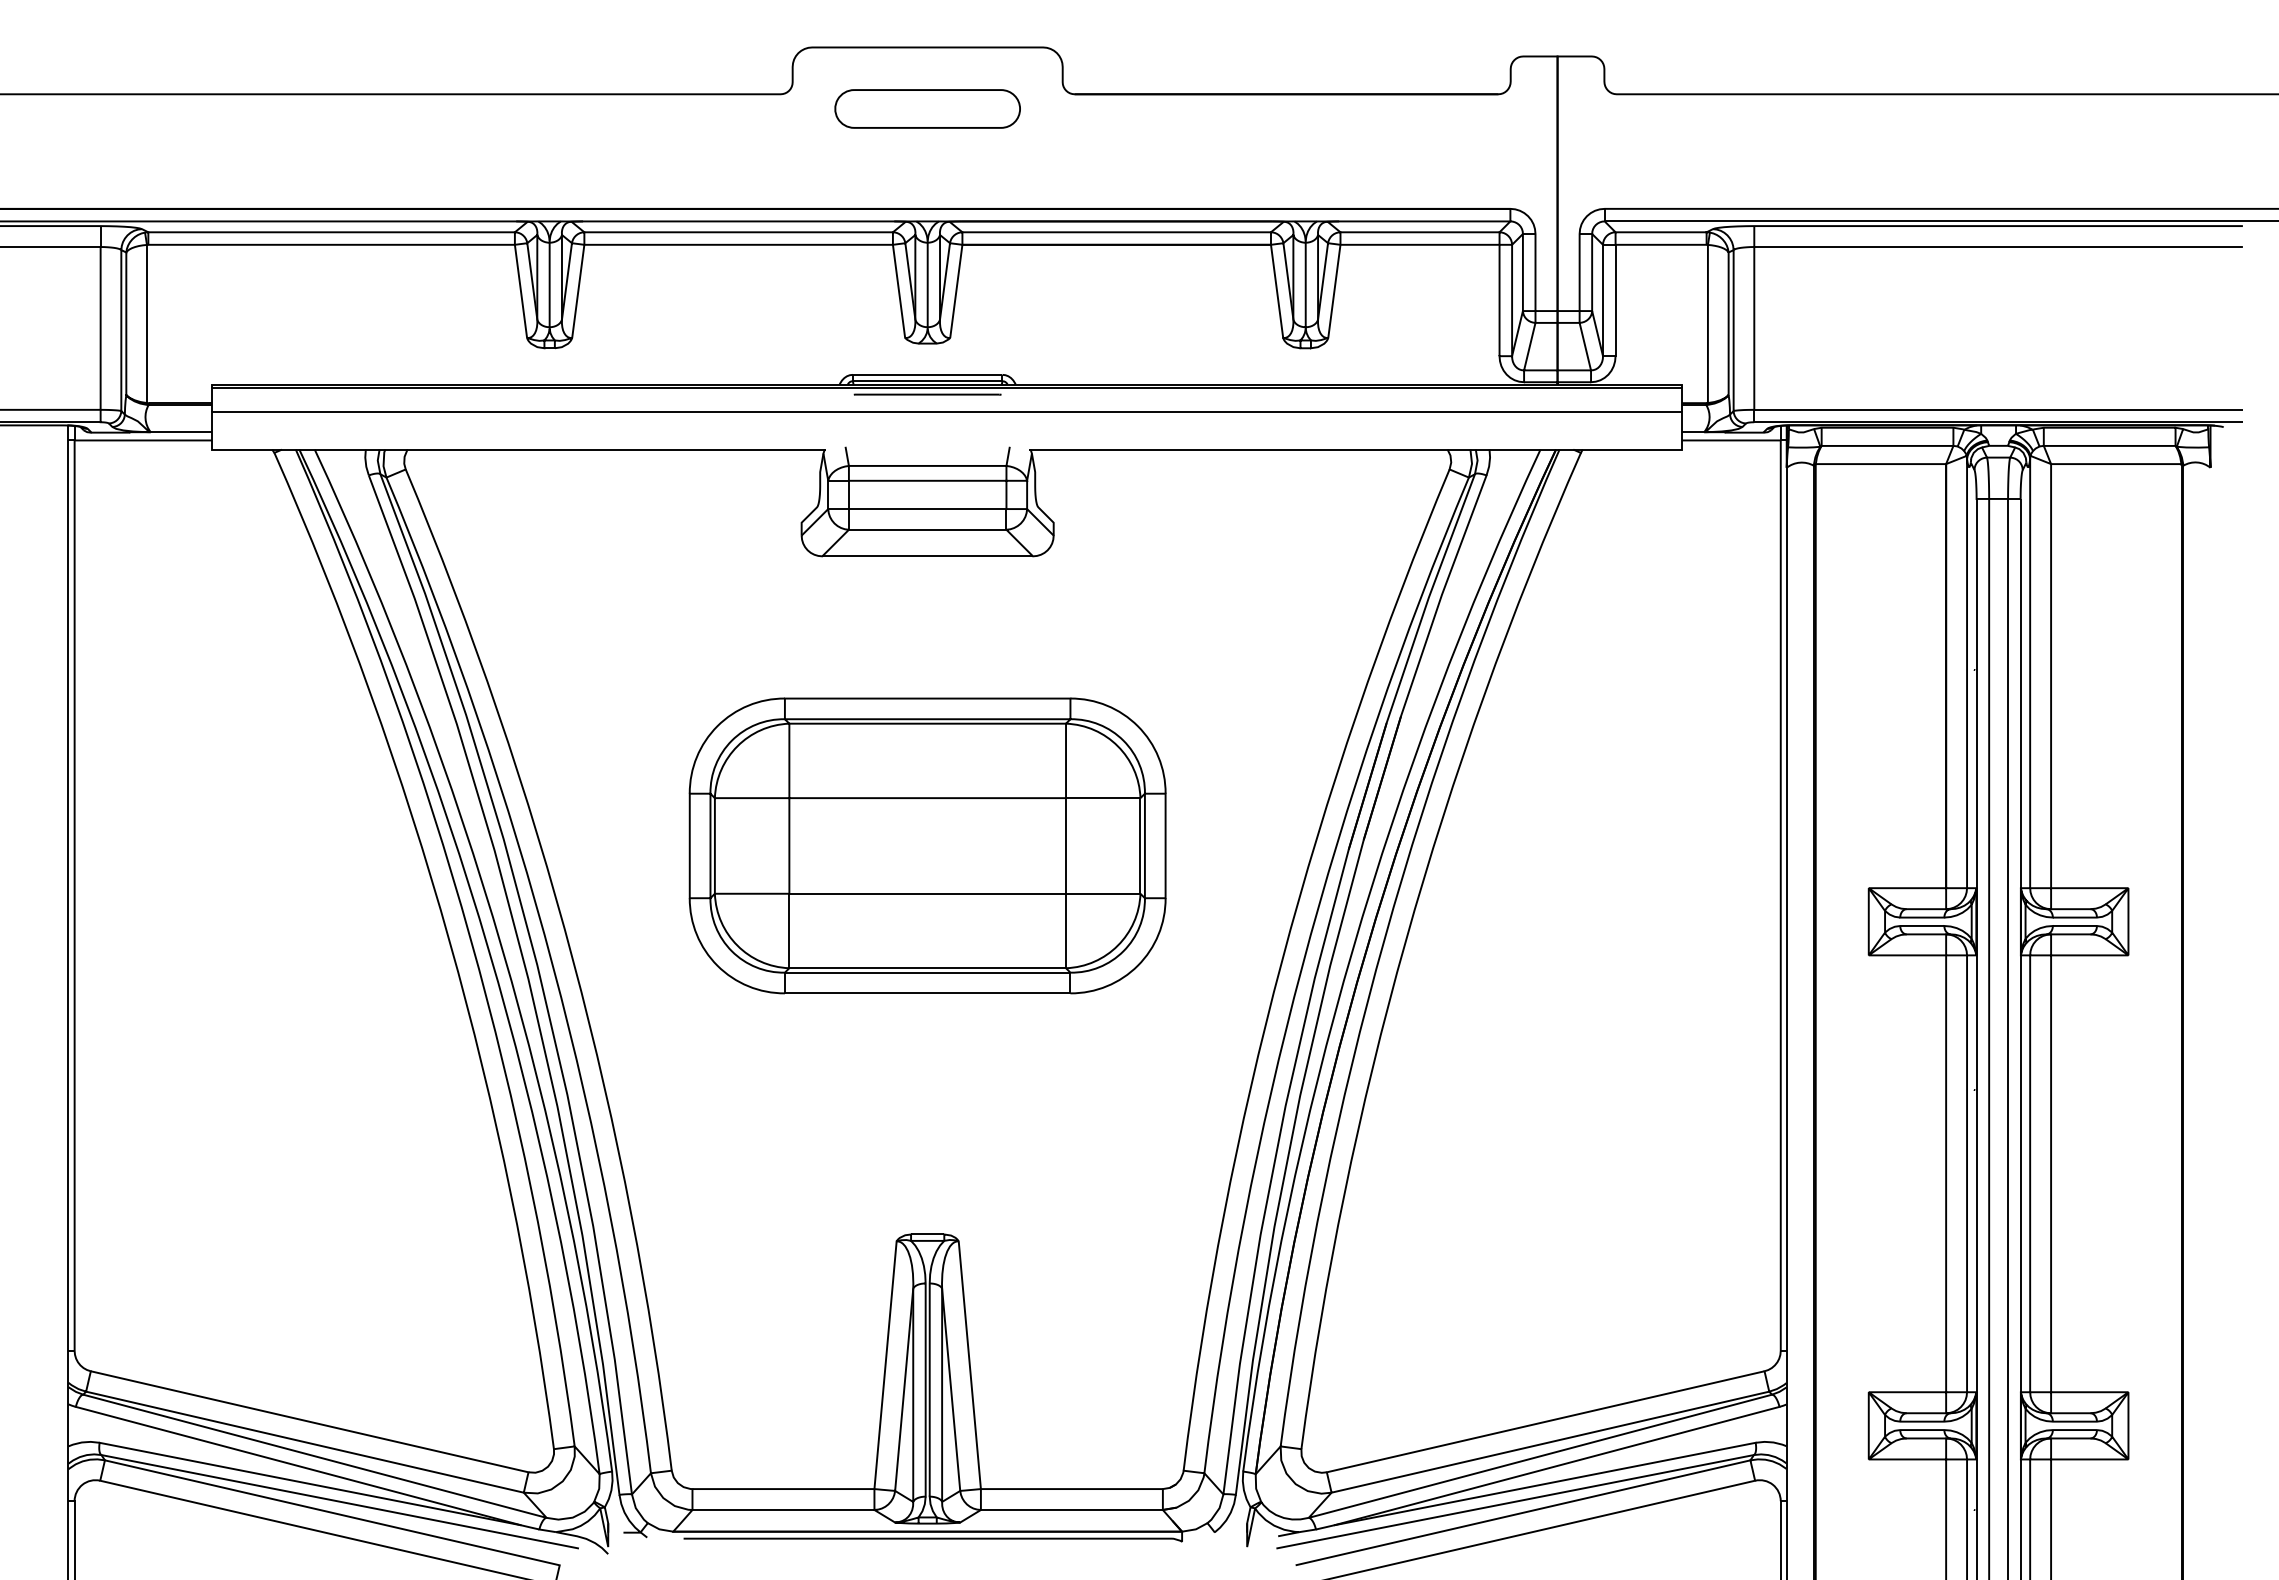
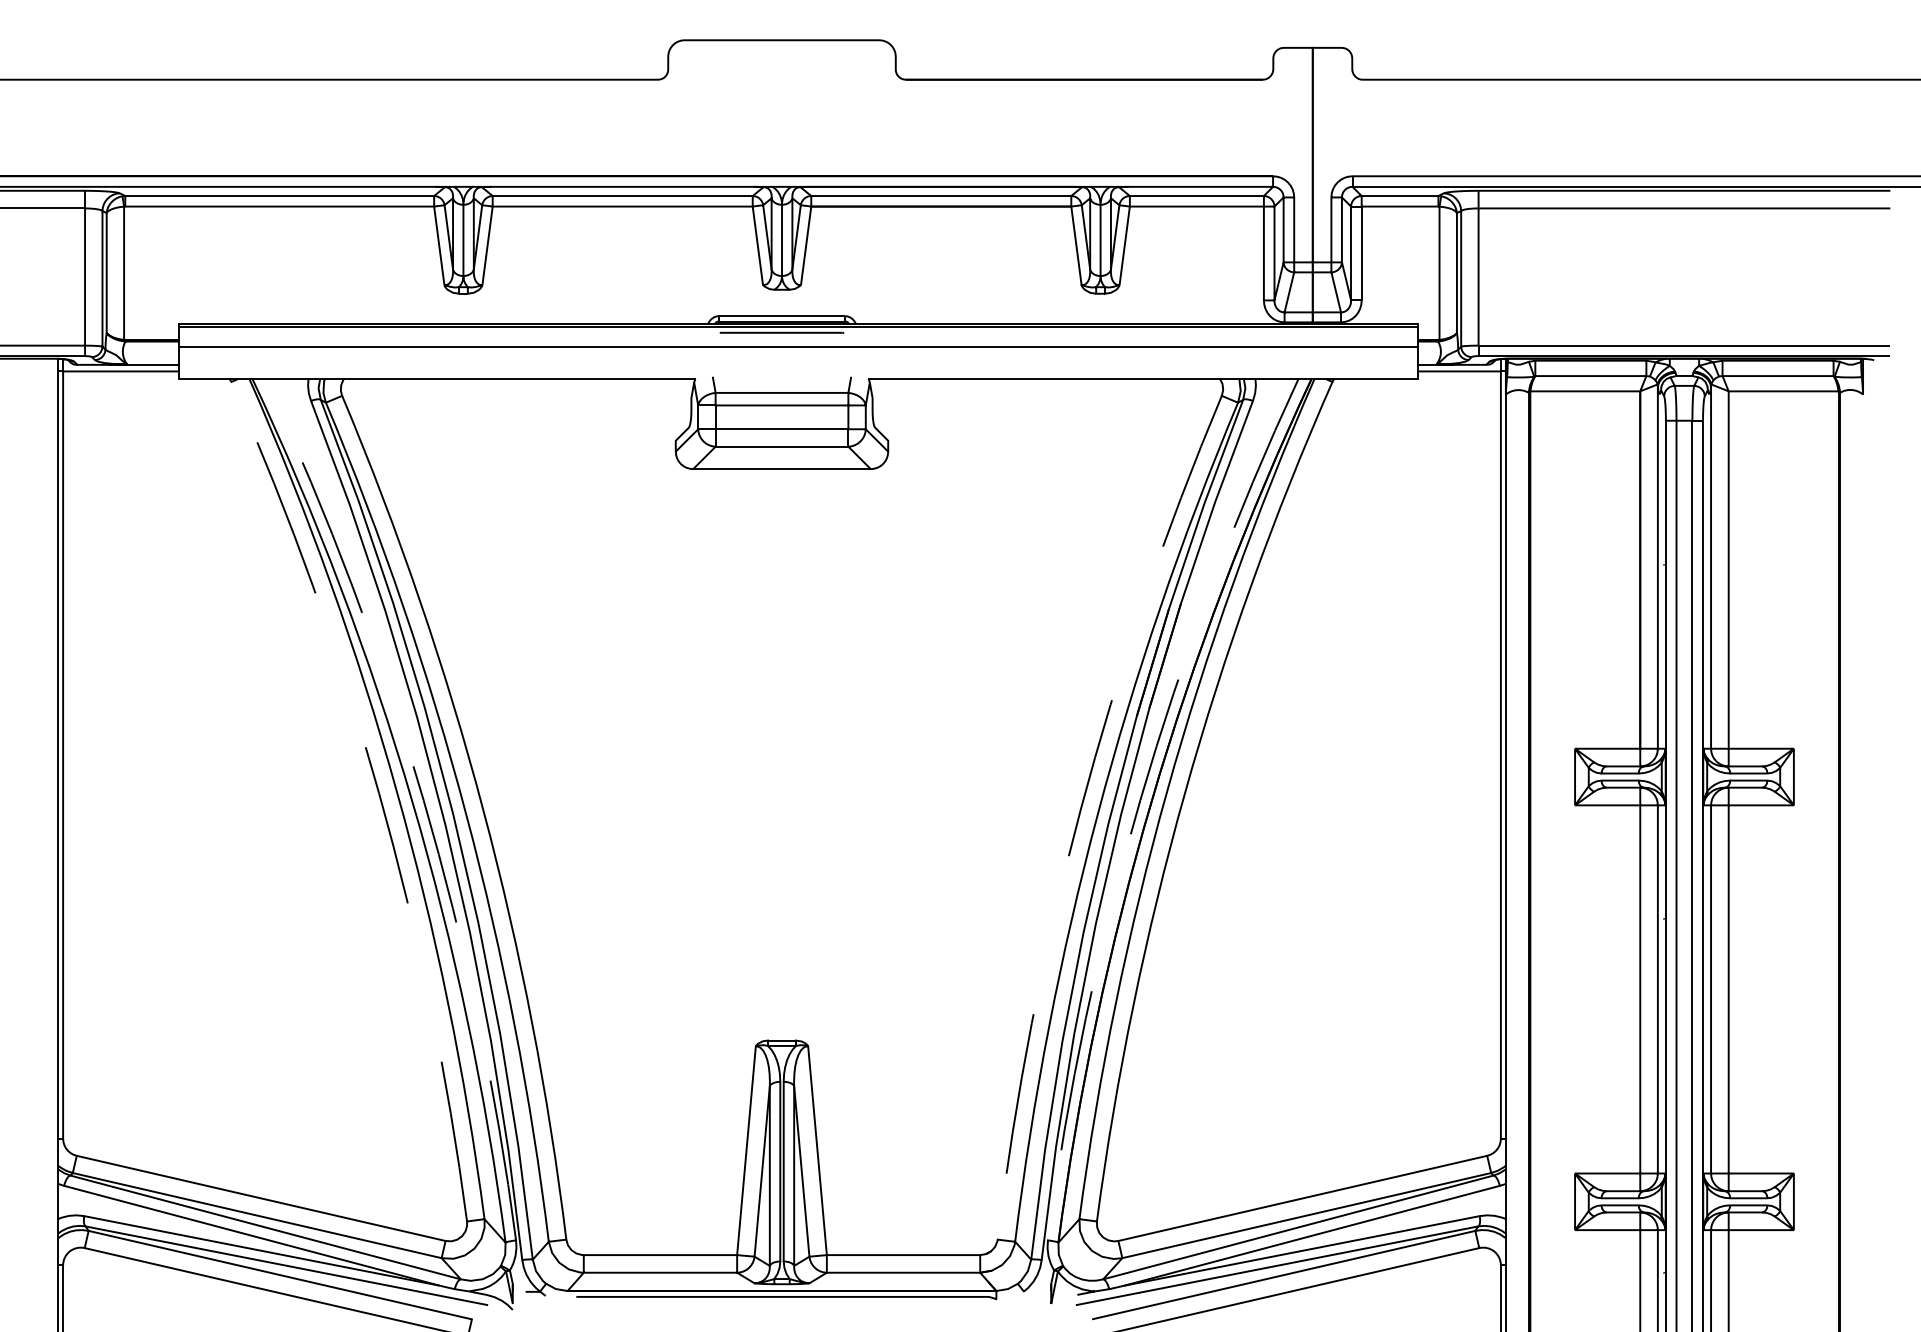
part: (927, 108) -> (781, 91), removed
part: (927, 845) -> (781, 712), removed
arc: (449, 941) -> (379, 793), solid -> dashed
arc: (502, 949) -> (423, 800), solid -> dashed
arc: (1352, 949) -> (1139, 800), solid -> dashed
arc: (1282, 960) -> (1081, 809), solid -> dashed

